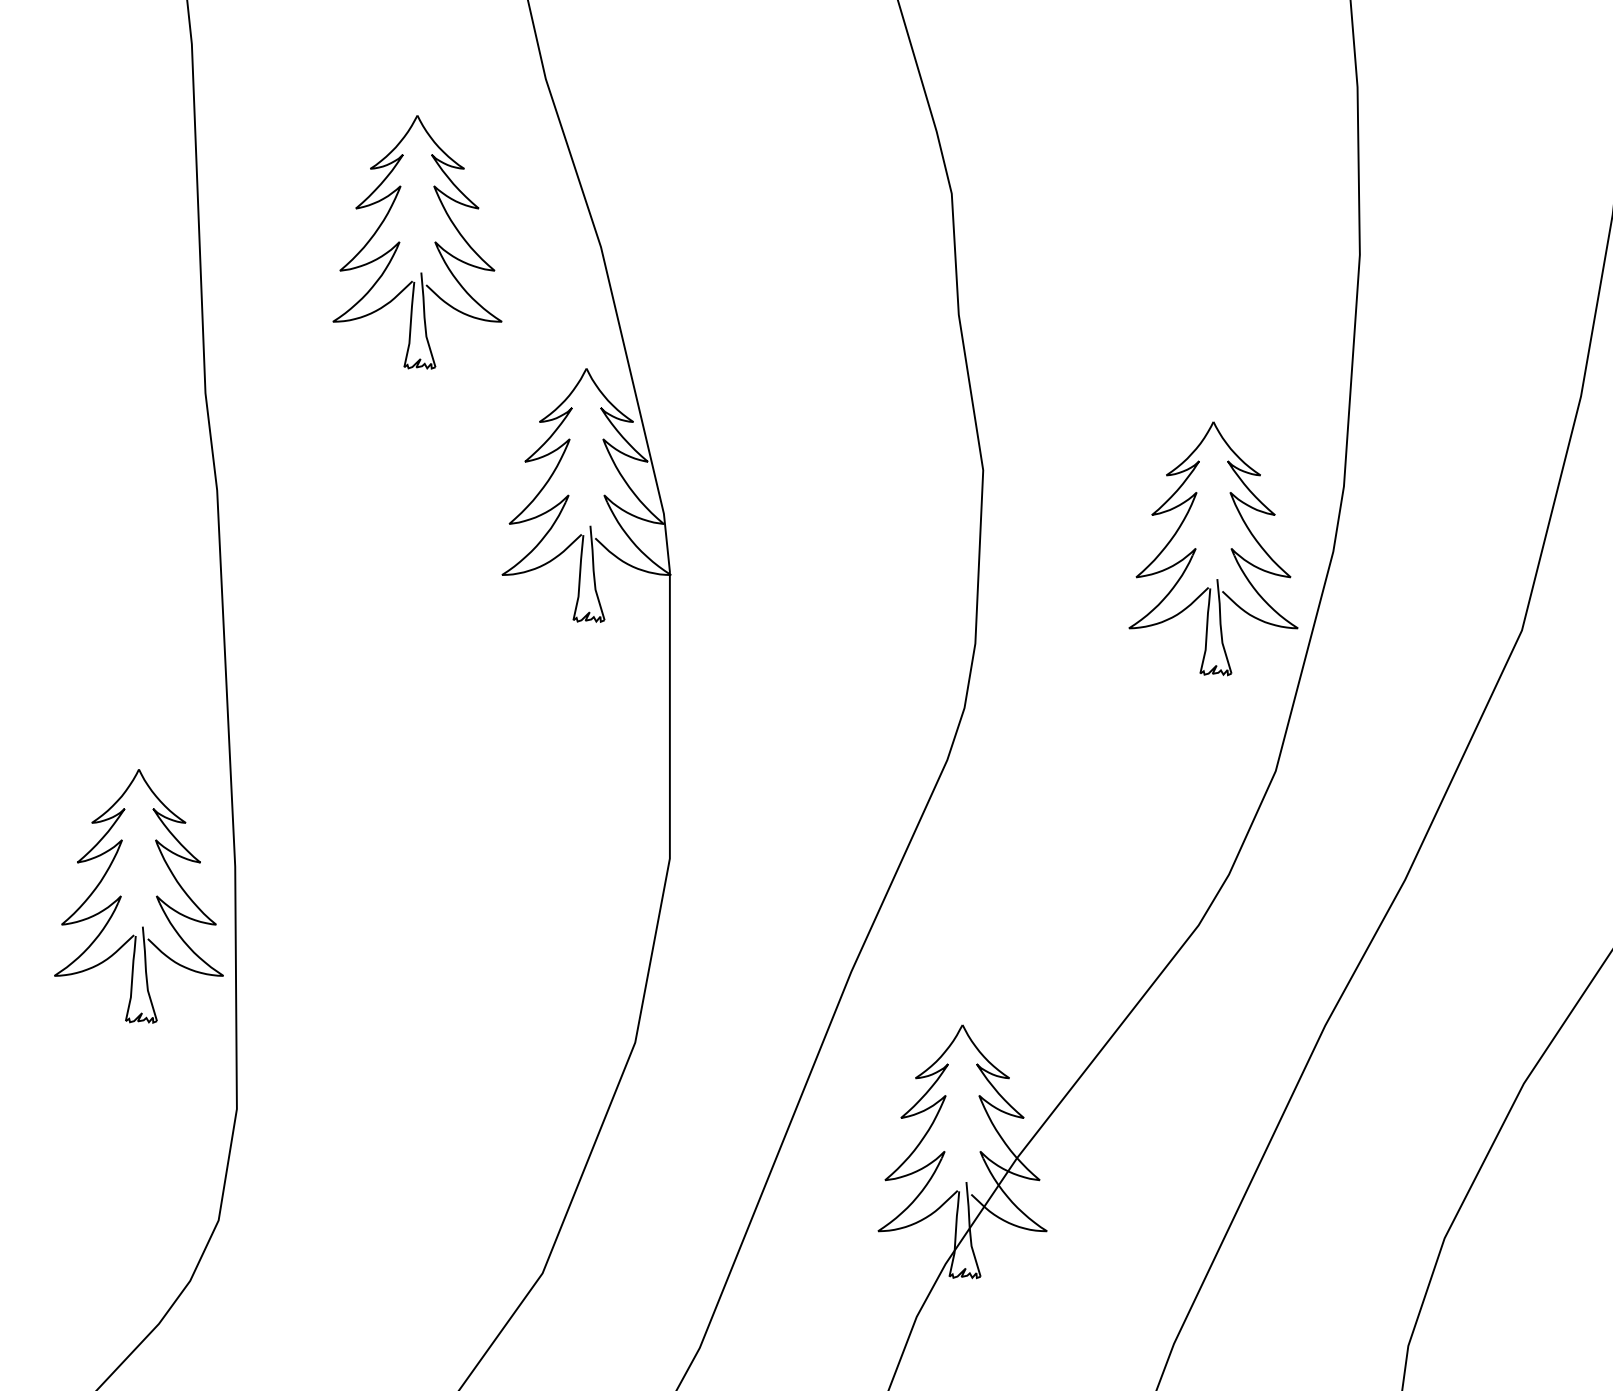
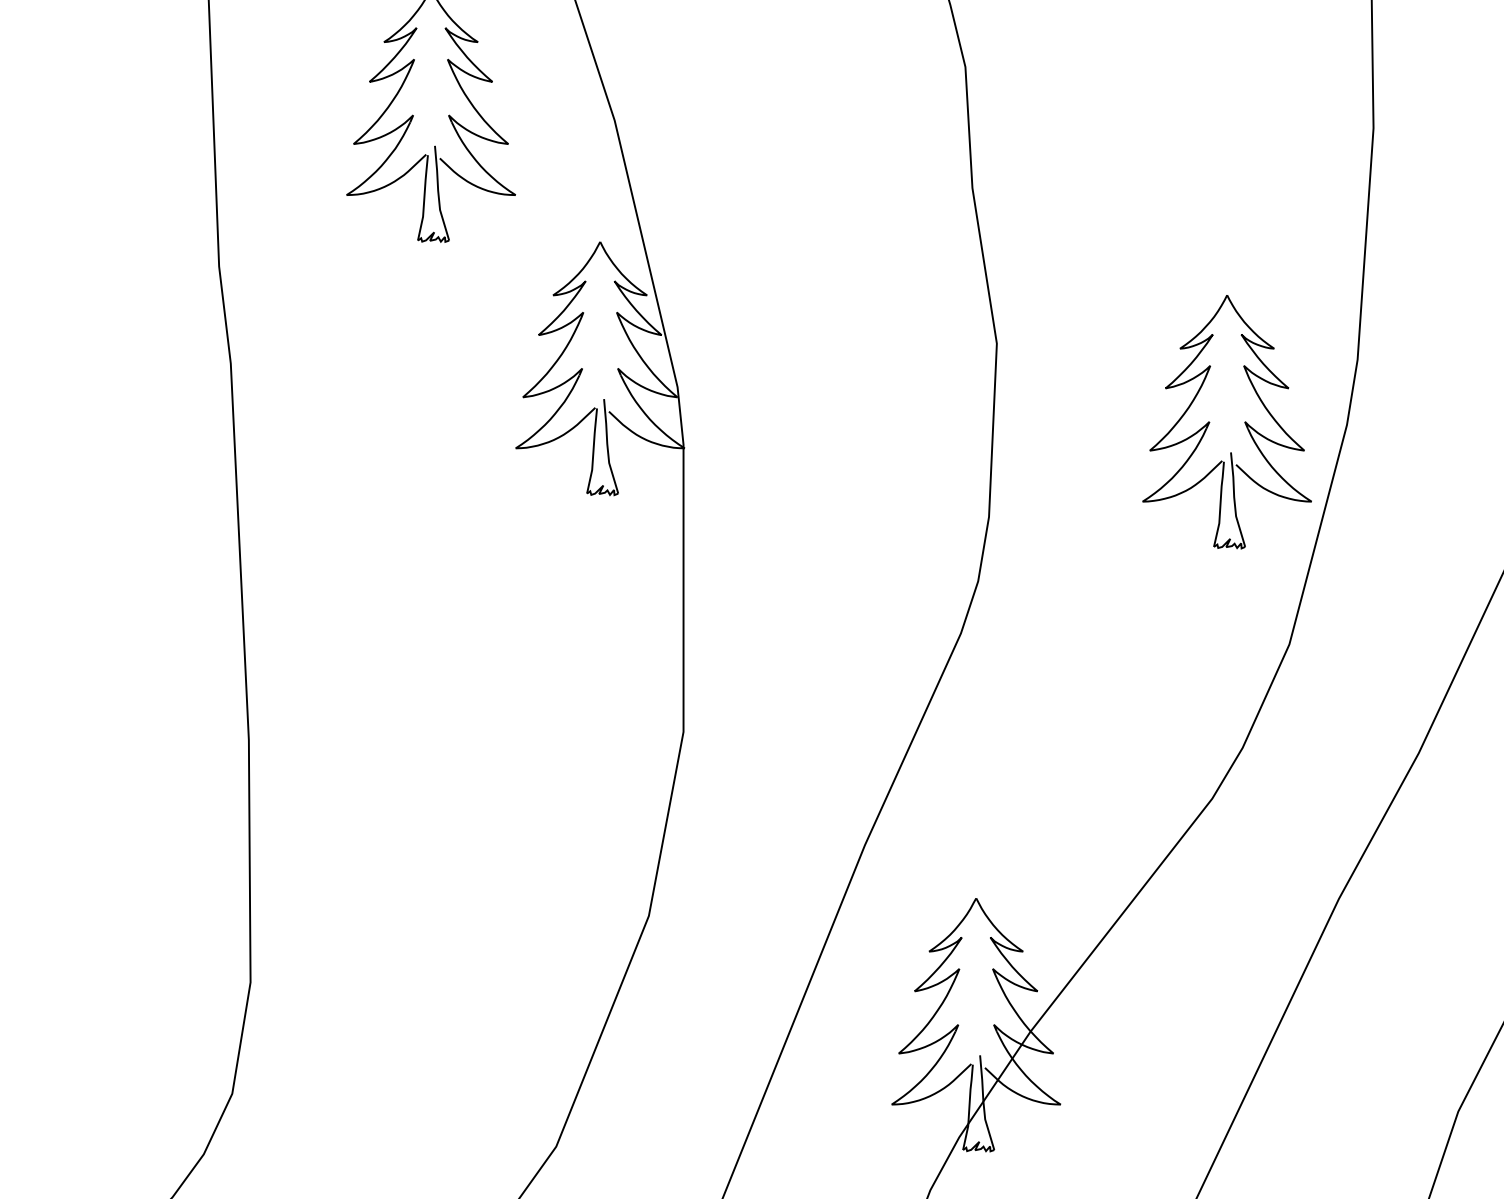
part: (121, 896) -> (135, 769), removed

